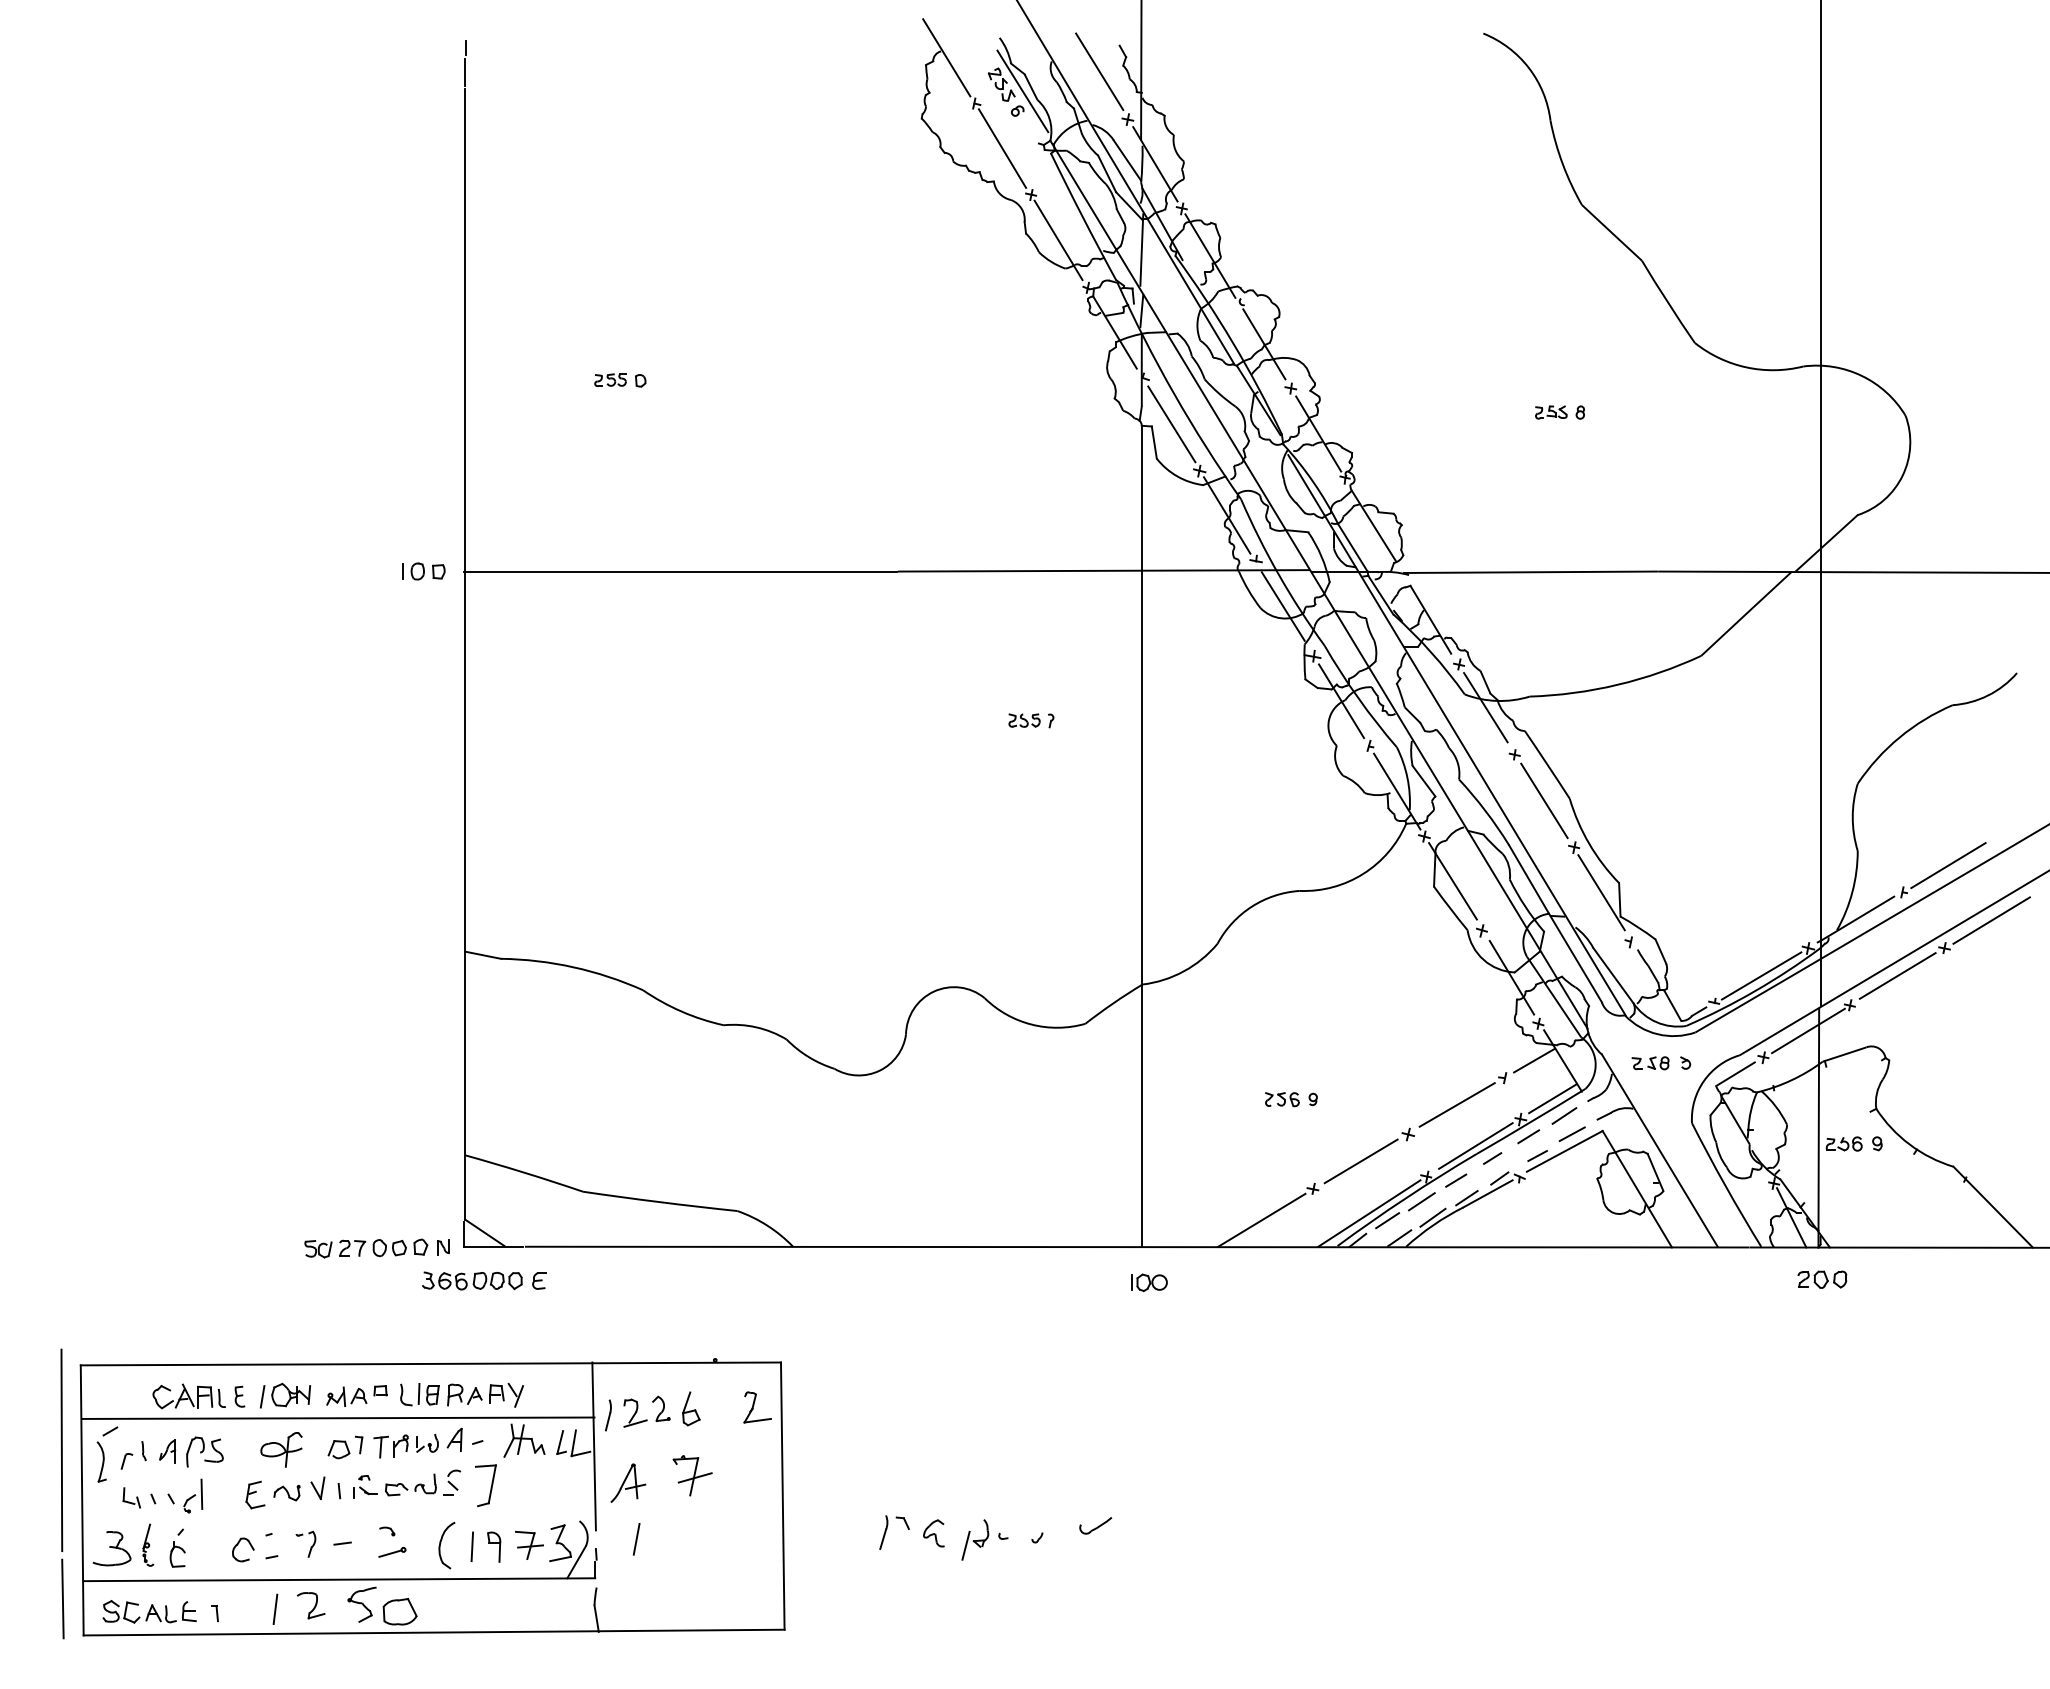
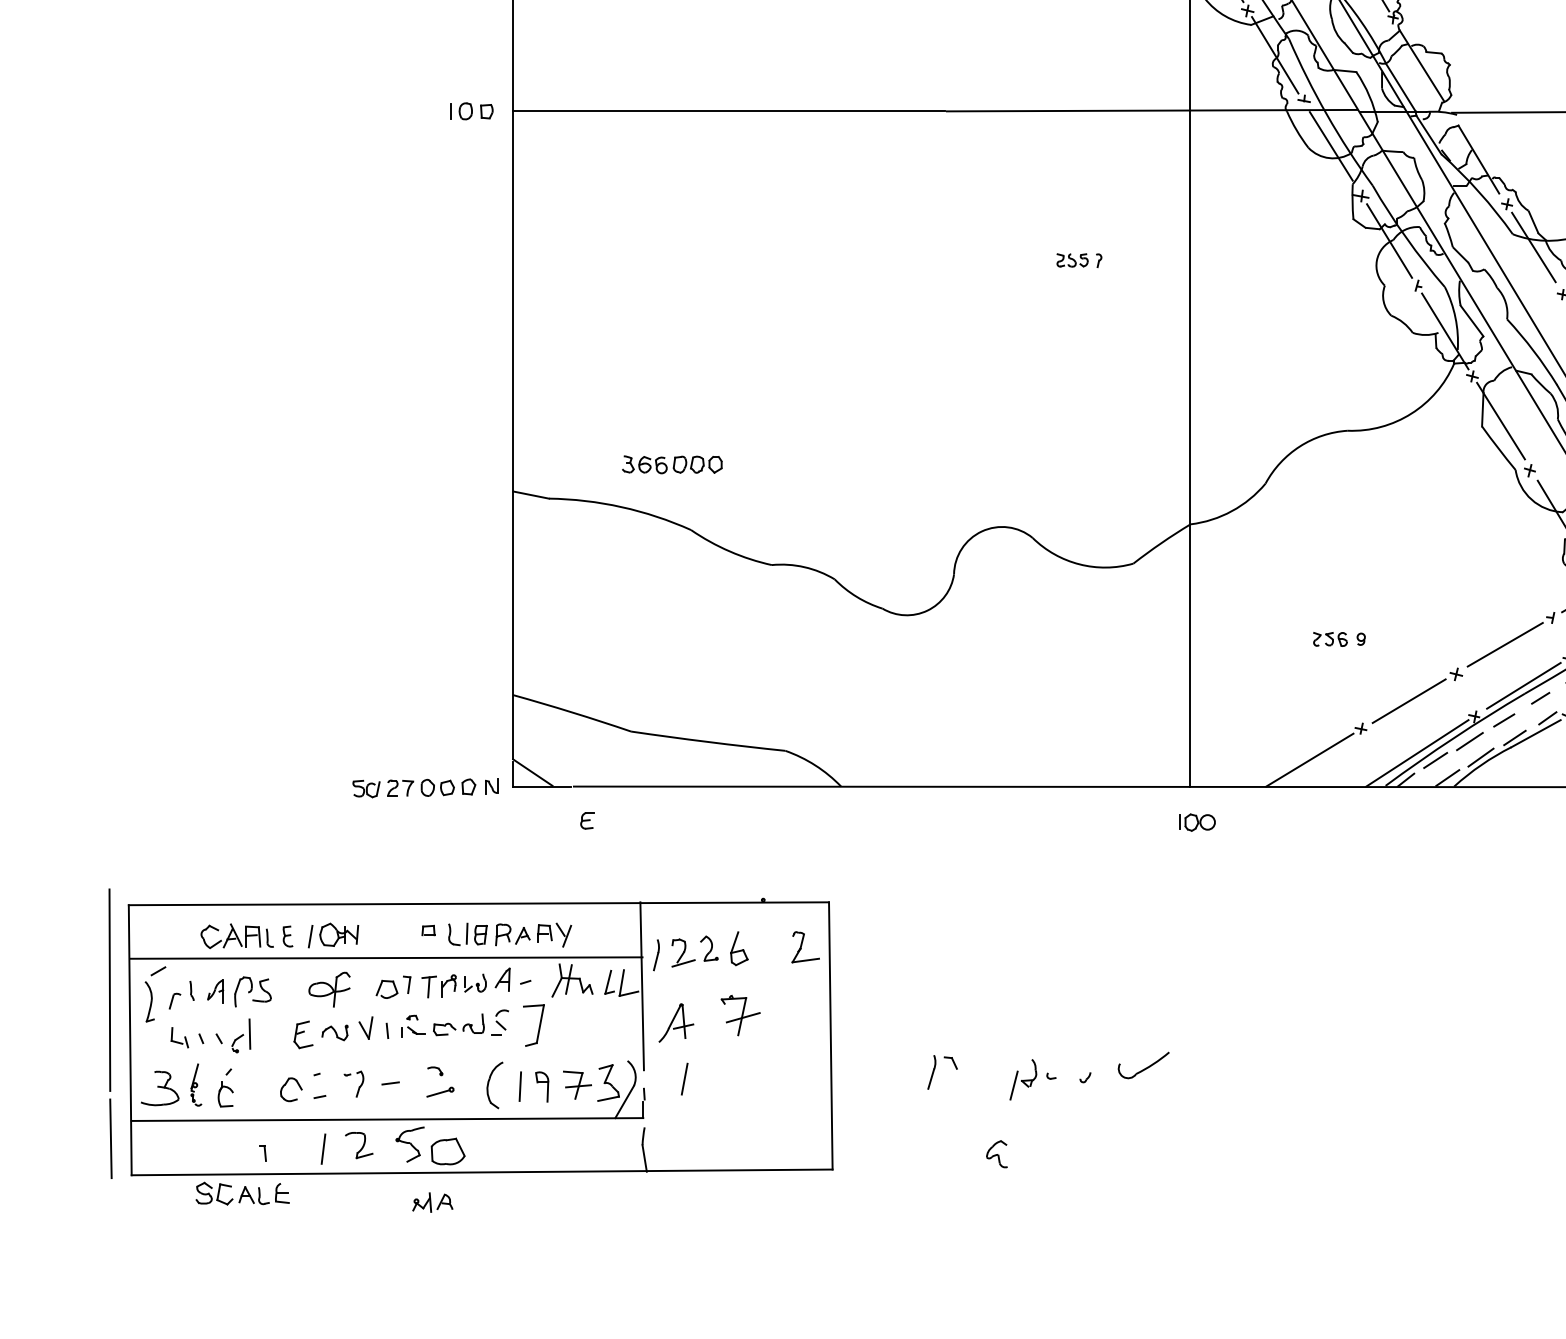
part: (472, 1280) -> (672, 464), moved
part: (346, 1396) -> (432, 1202), moved
part: (1095, 1525) -> (1143, 1065), size x1.6
part: (933, 1533) -> (996, 1154), moved
part: (149, 1611) -> (242, 1193), moved

